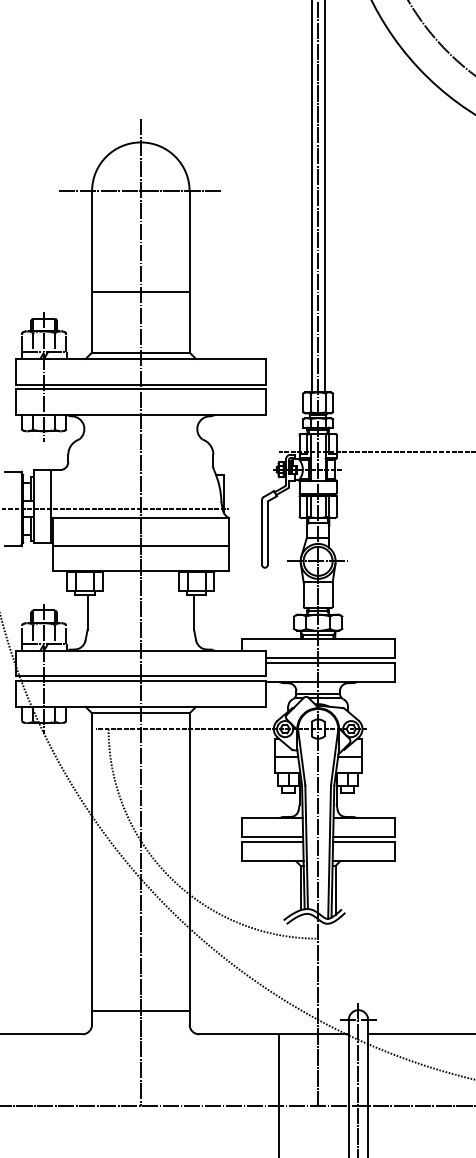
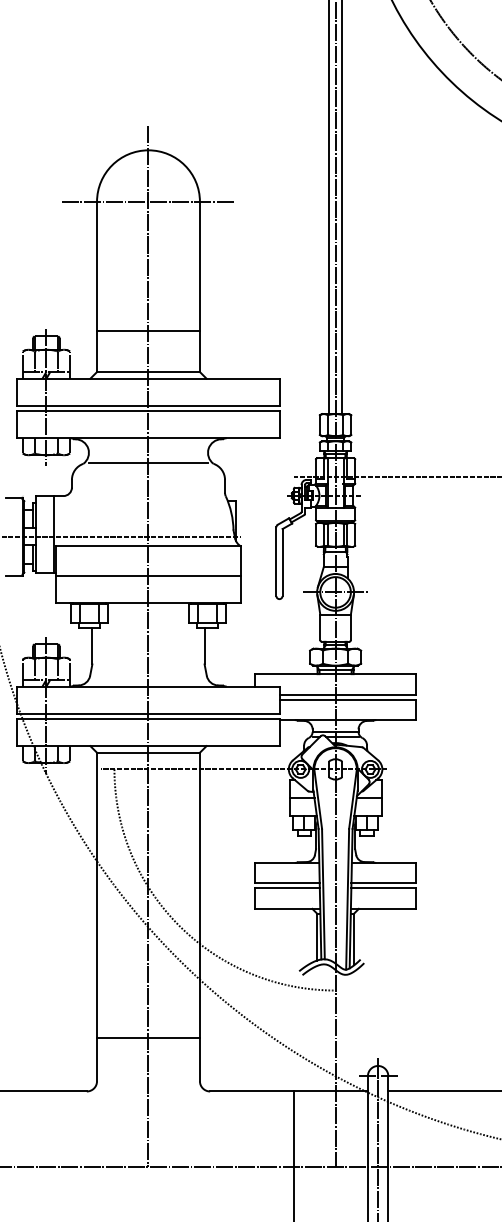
line: (140, 292) -> (148, 331), moved
line: (140, 438) -> (148, 462), added
line: (140, 1011) -> (148, 1037), moved

